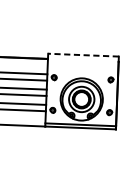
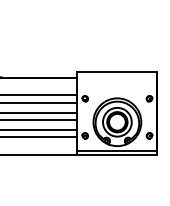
line: (82, 55) -> (116, 72), dashed -> solid

